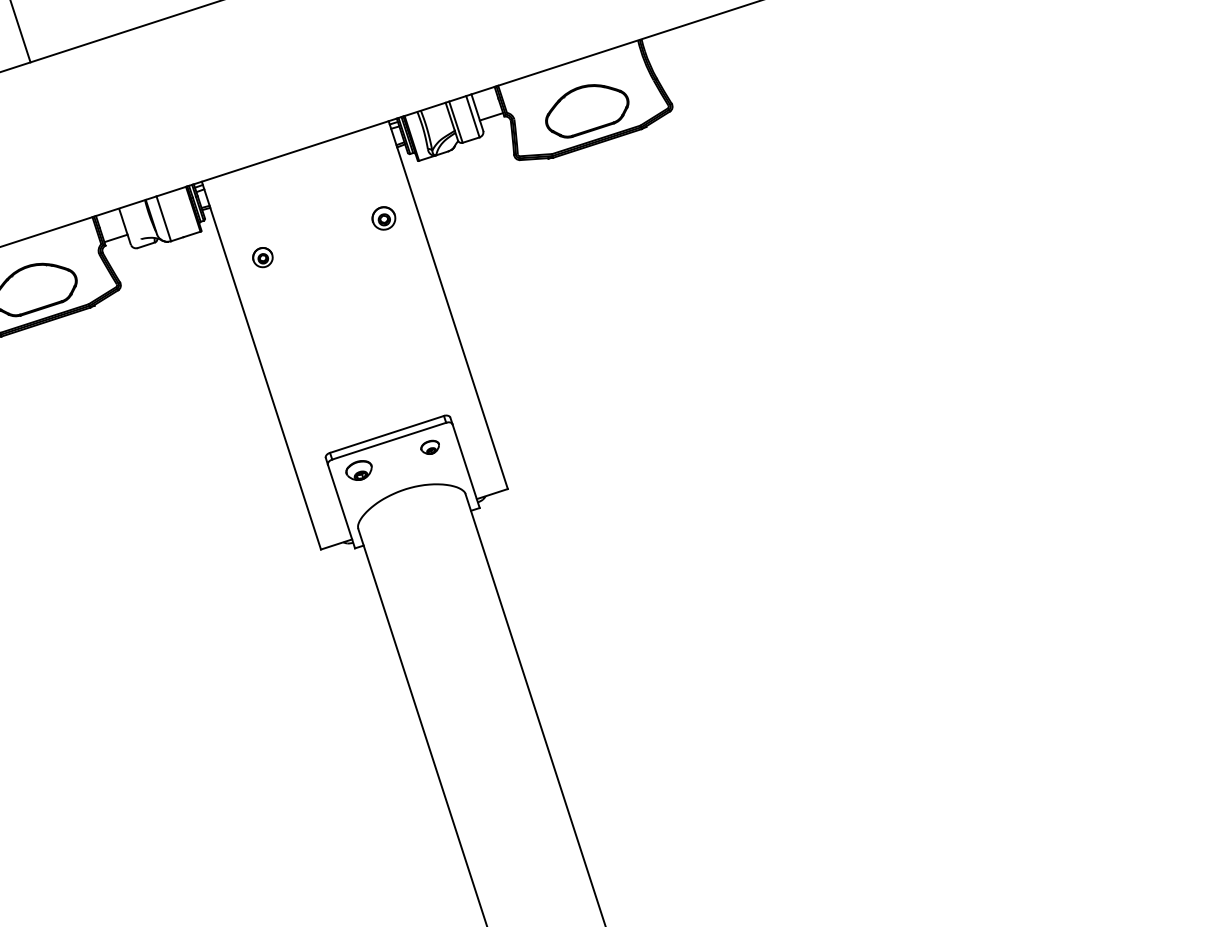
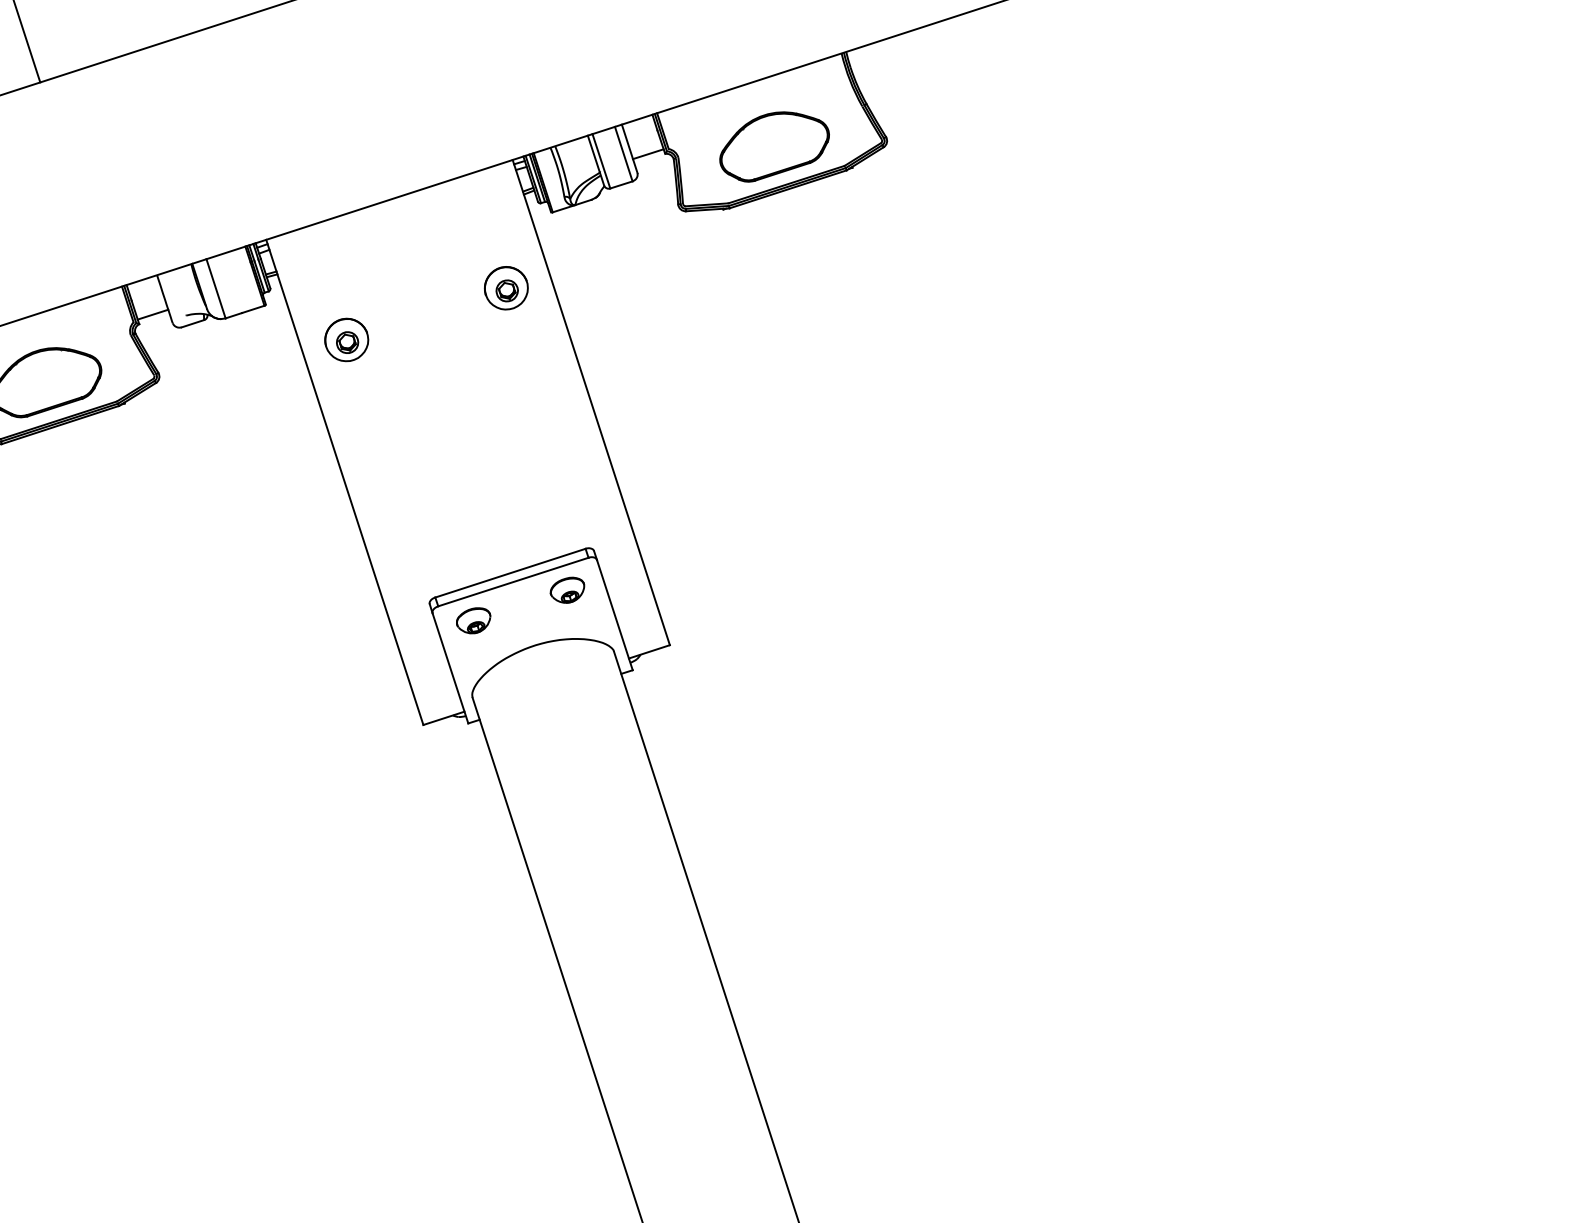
part: (383, 218) -> (505, 288), size x1.43
part: (262, 257) -> (346, 339), size x1.67
part: (429, 447) -> (566, 590), size x1.43

